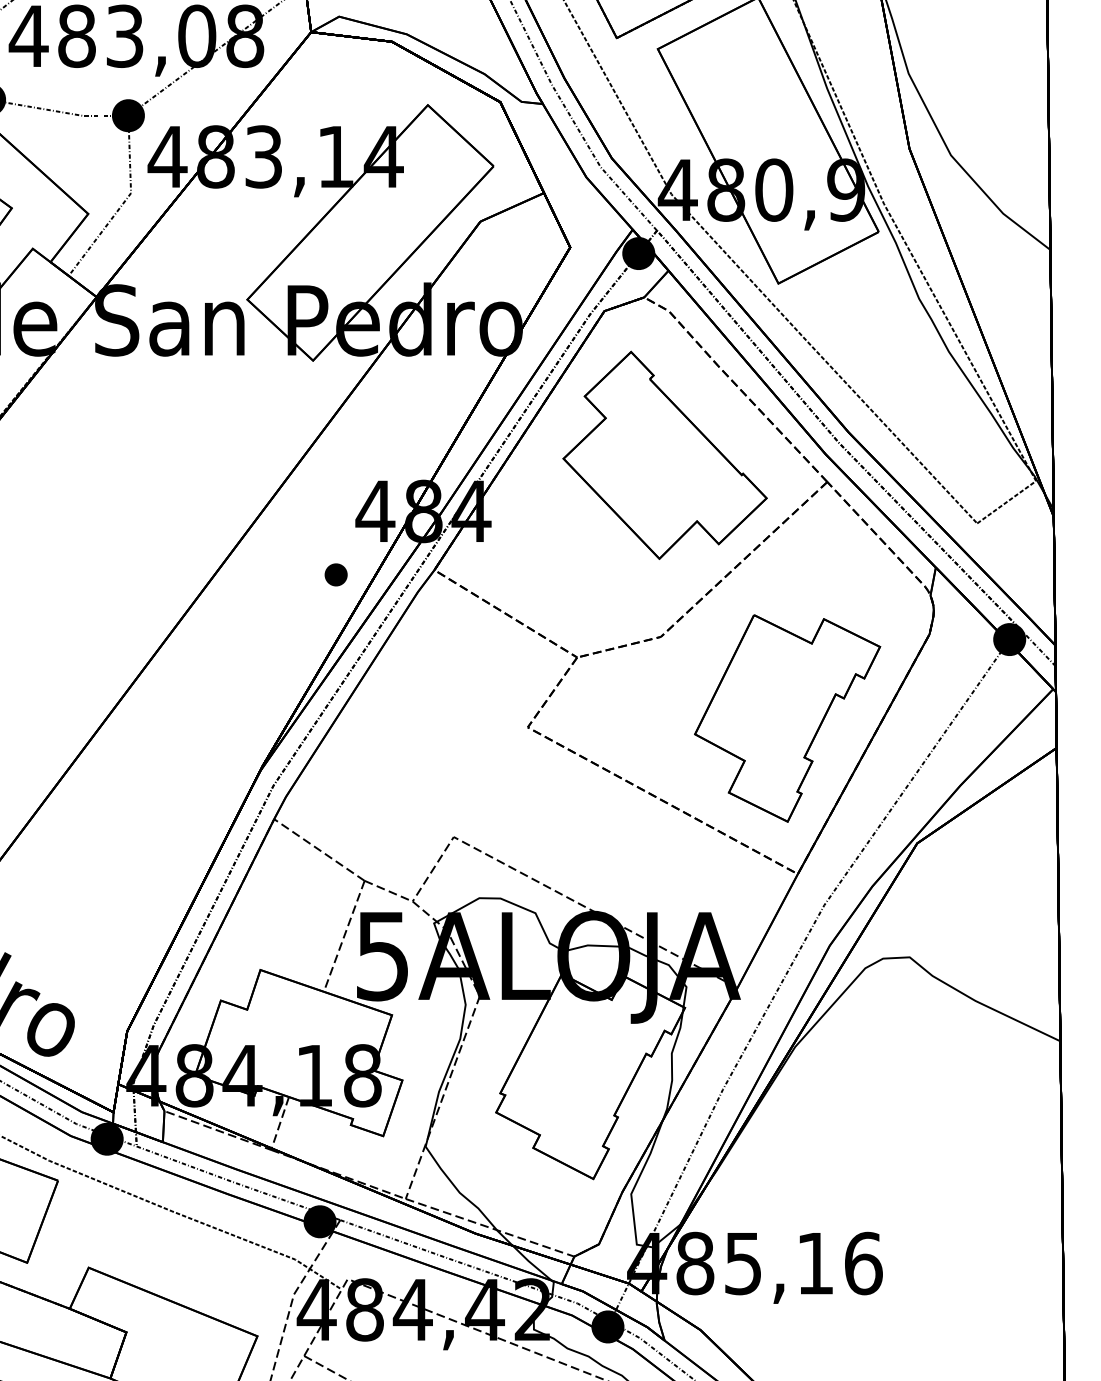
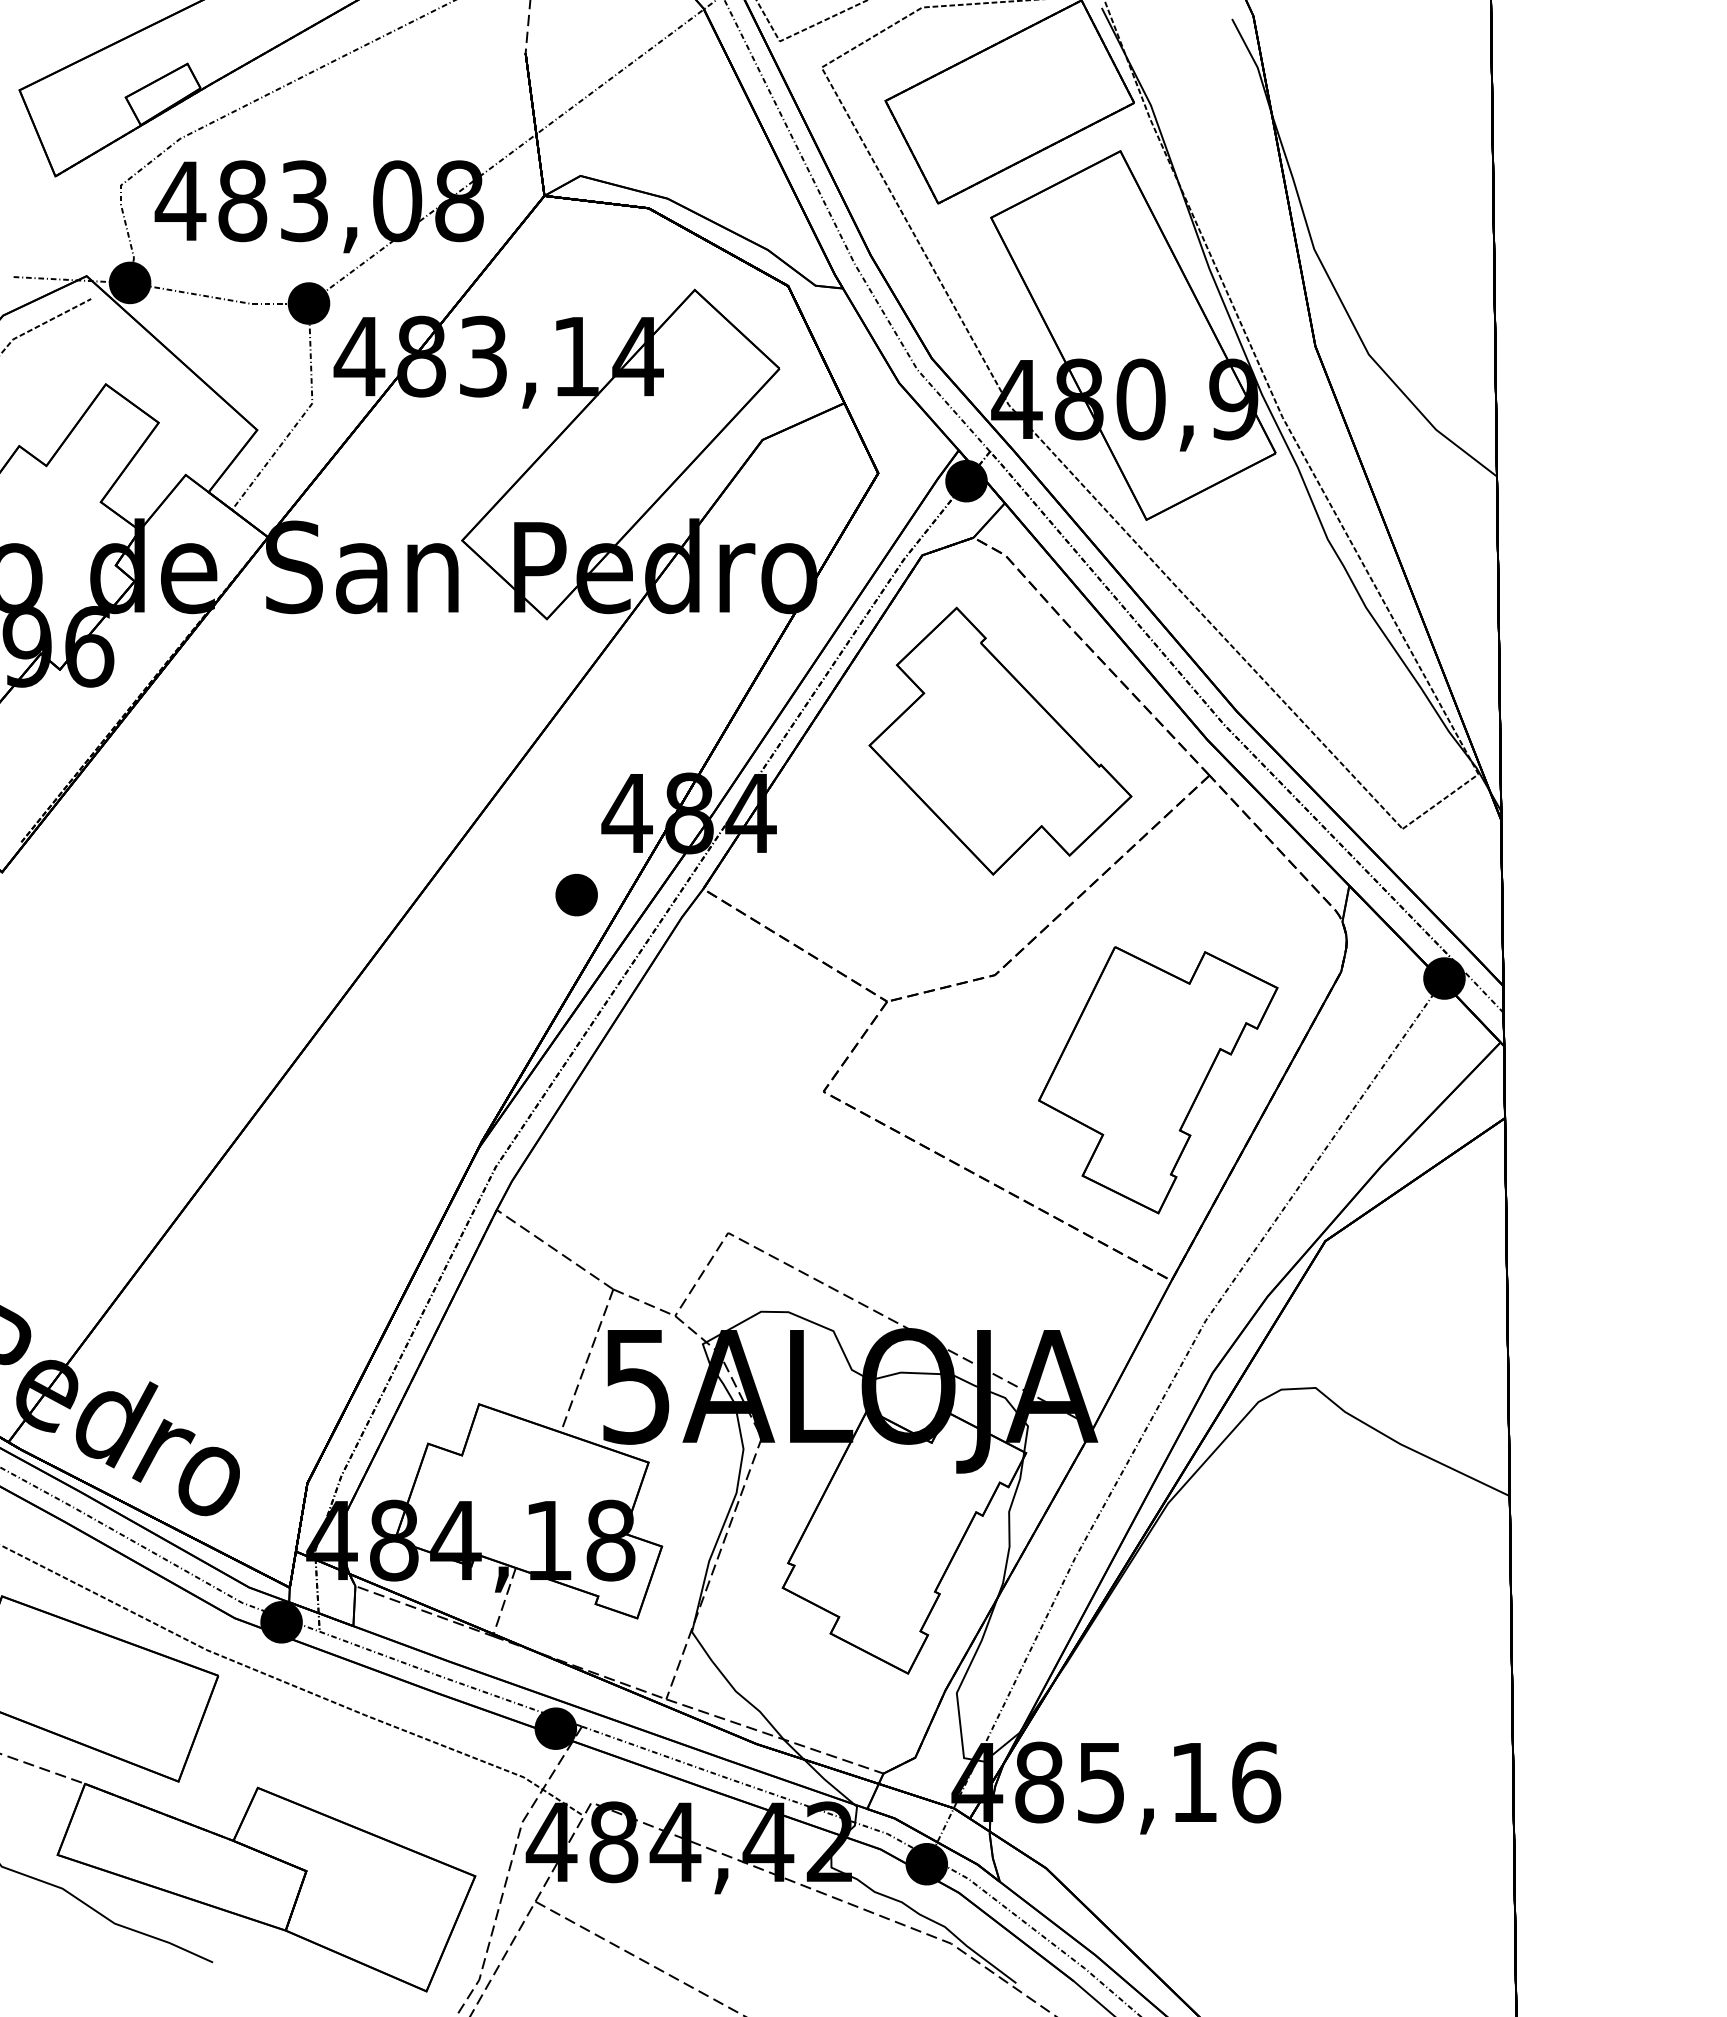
part: (336, 575) -> (576, 895), size x1.43

